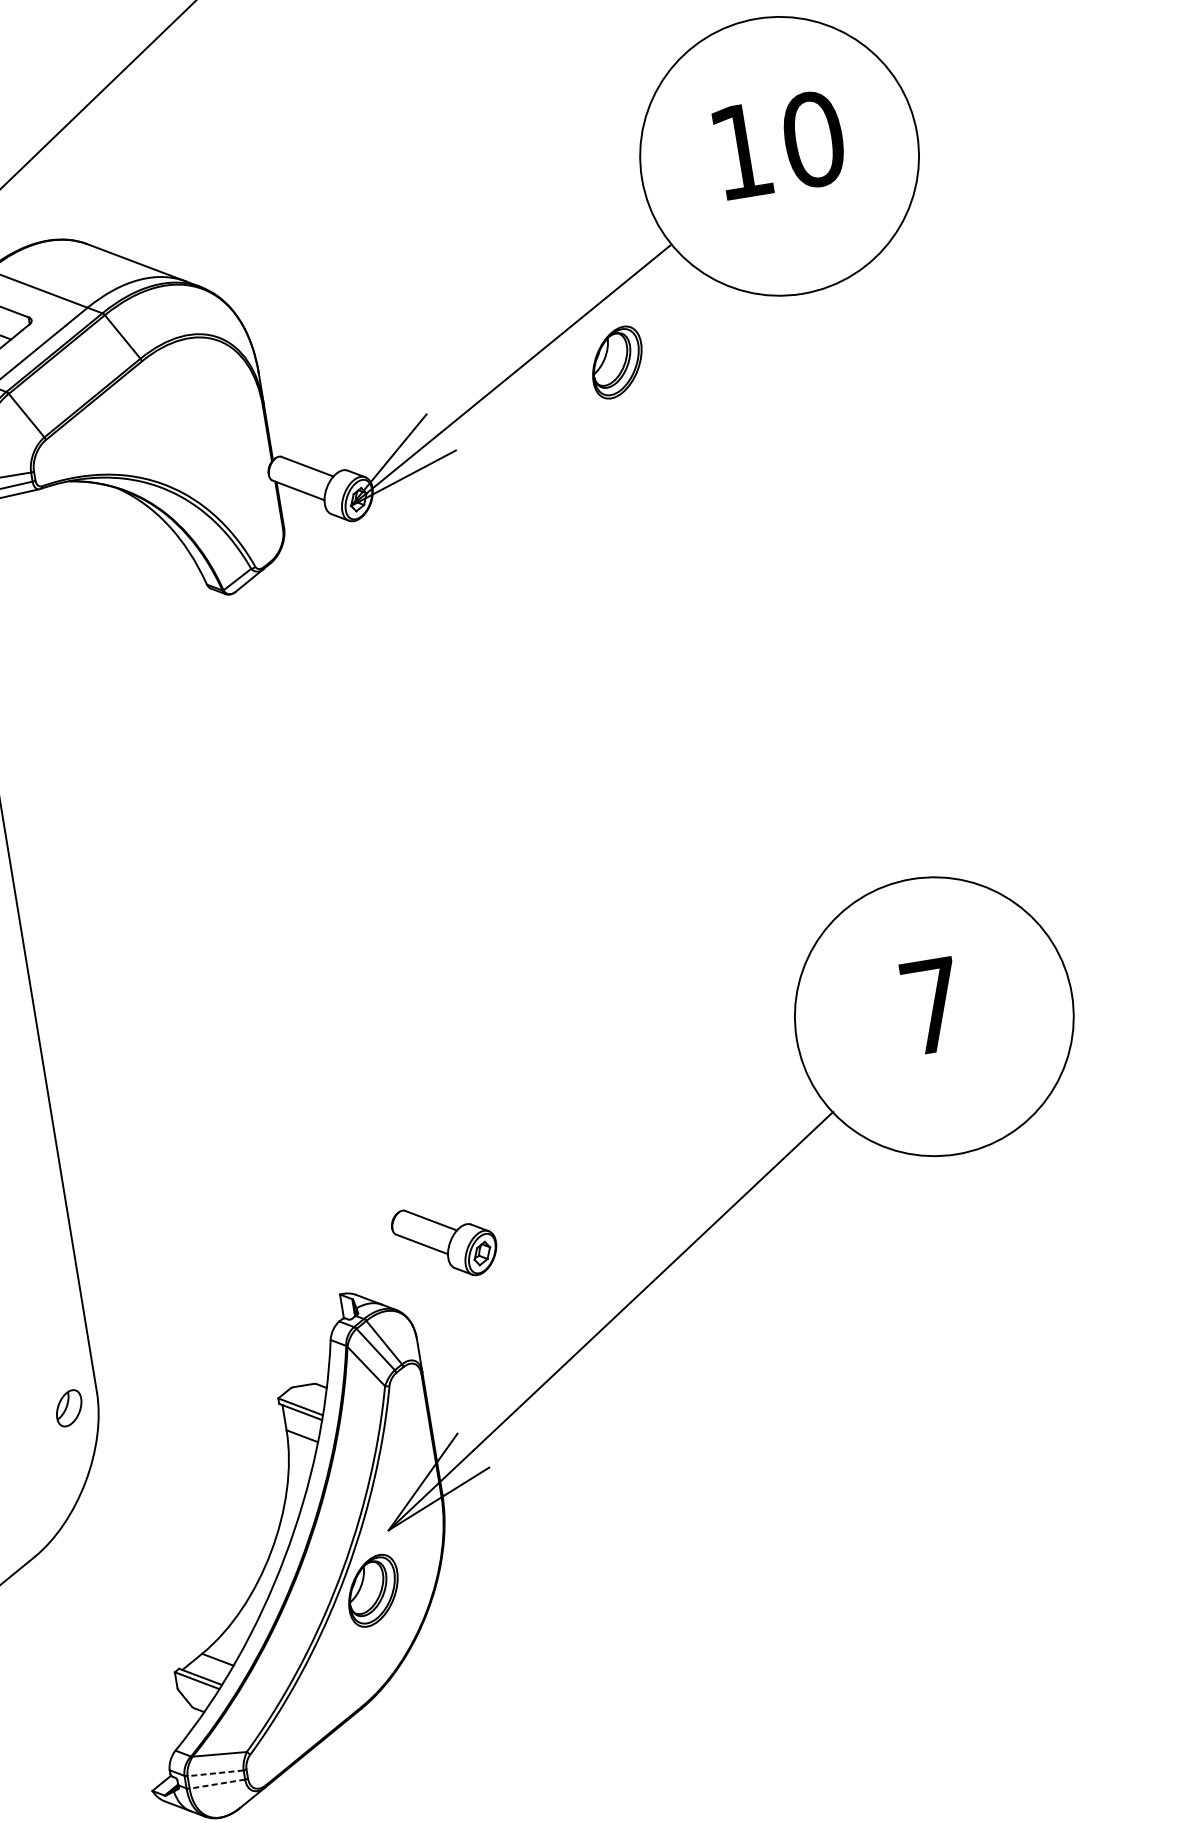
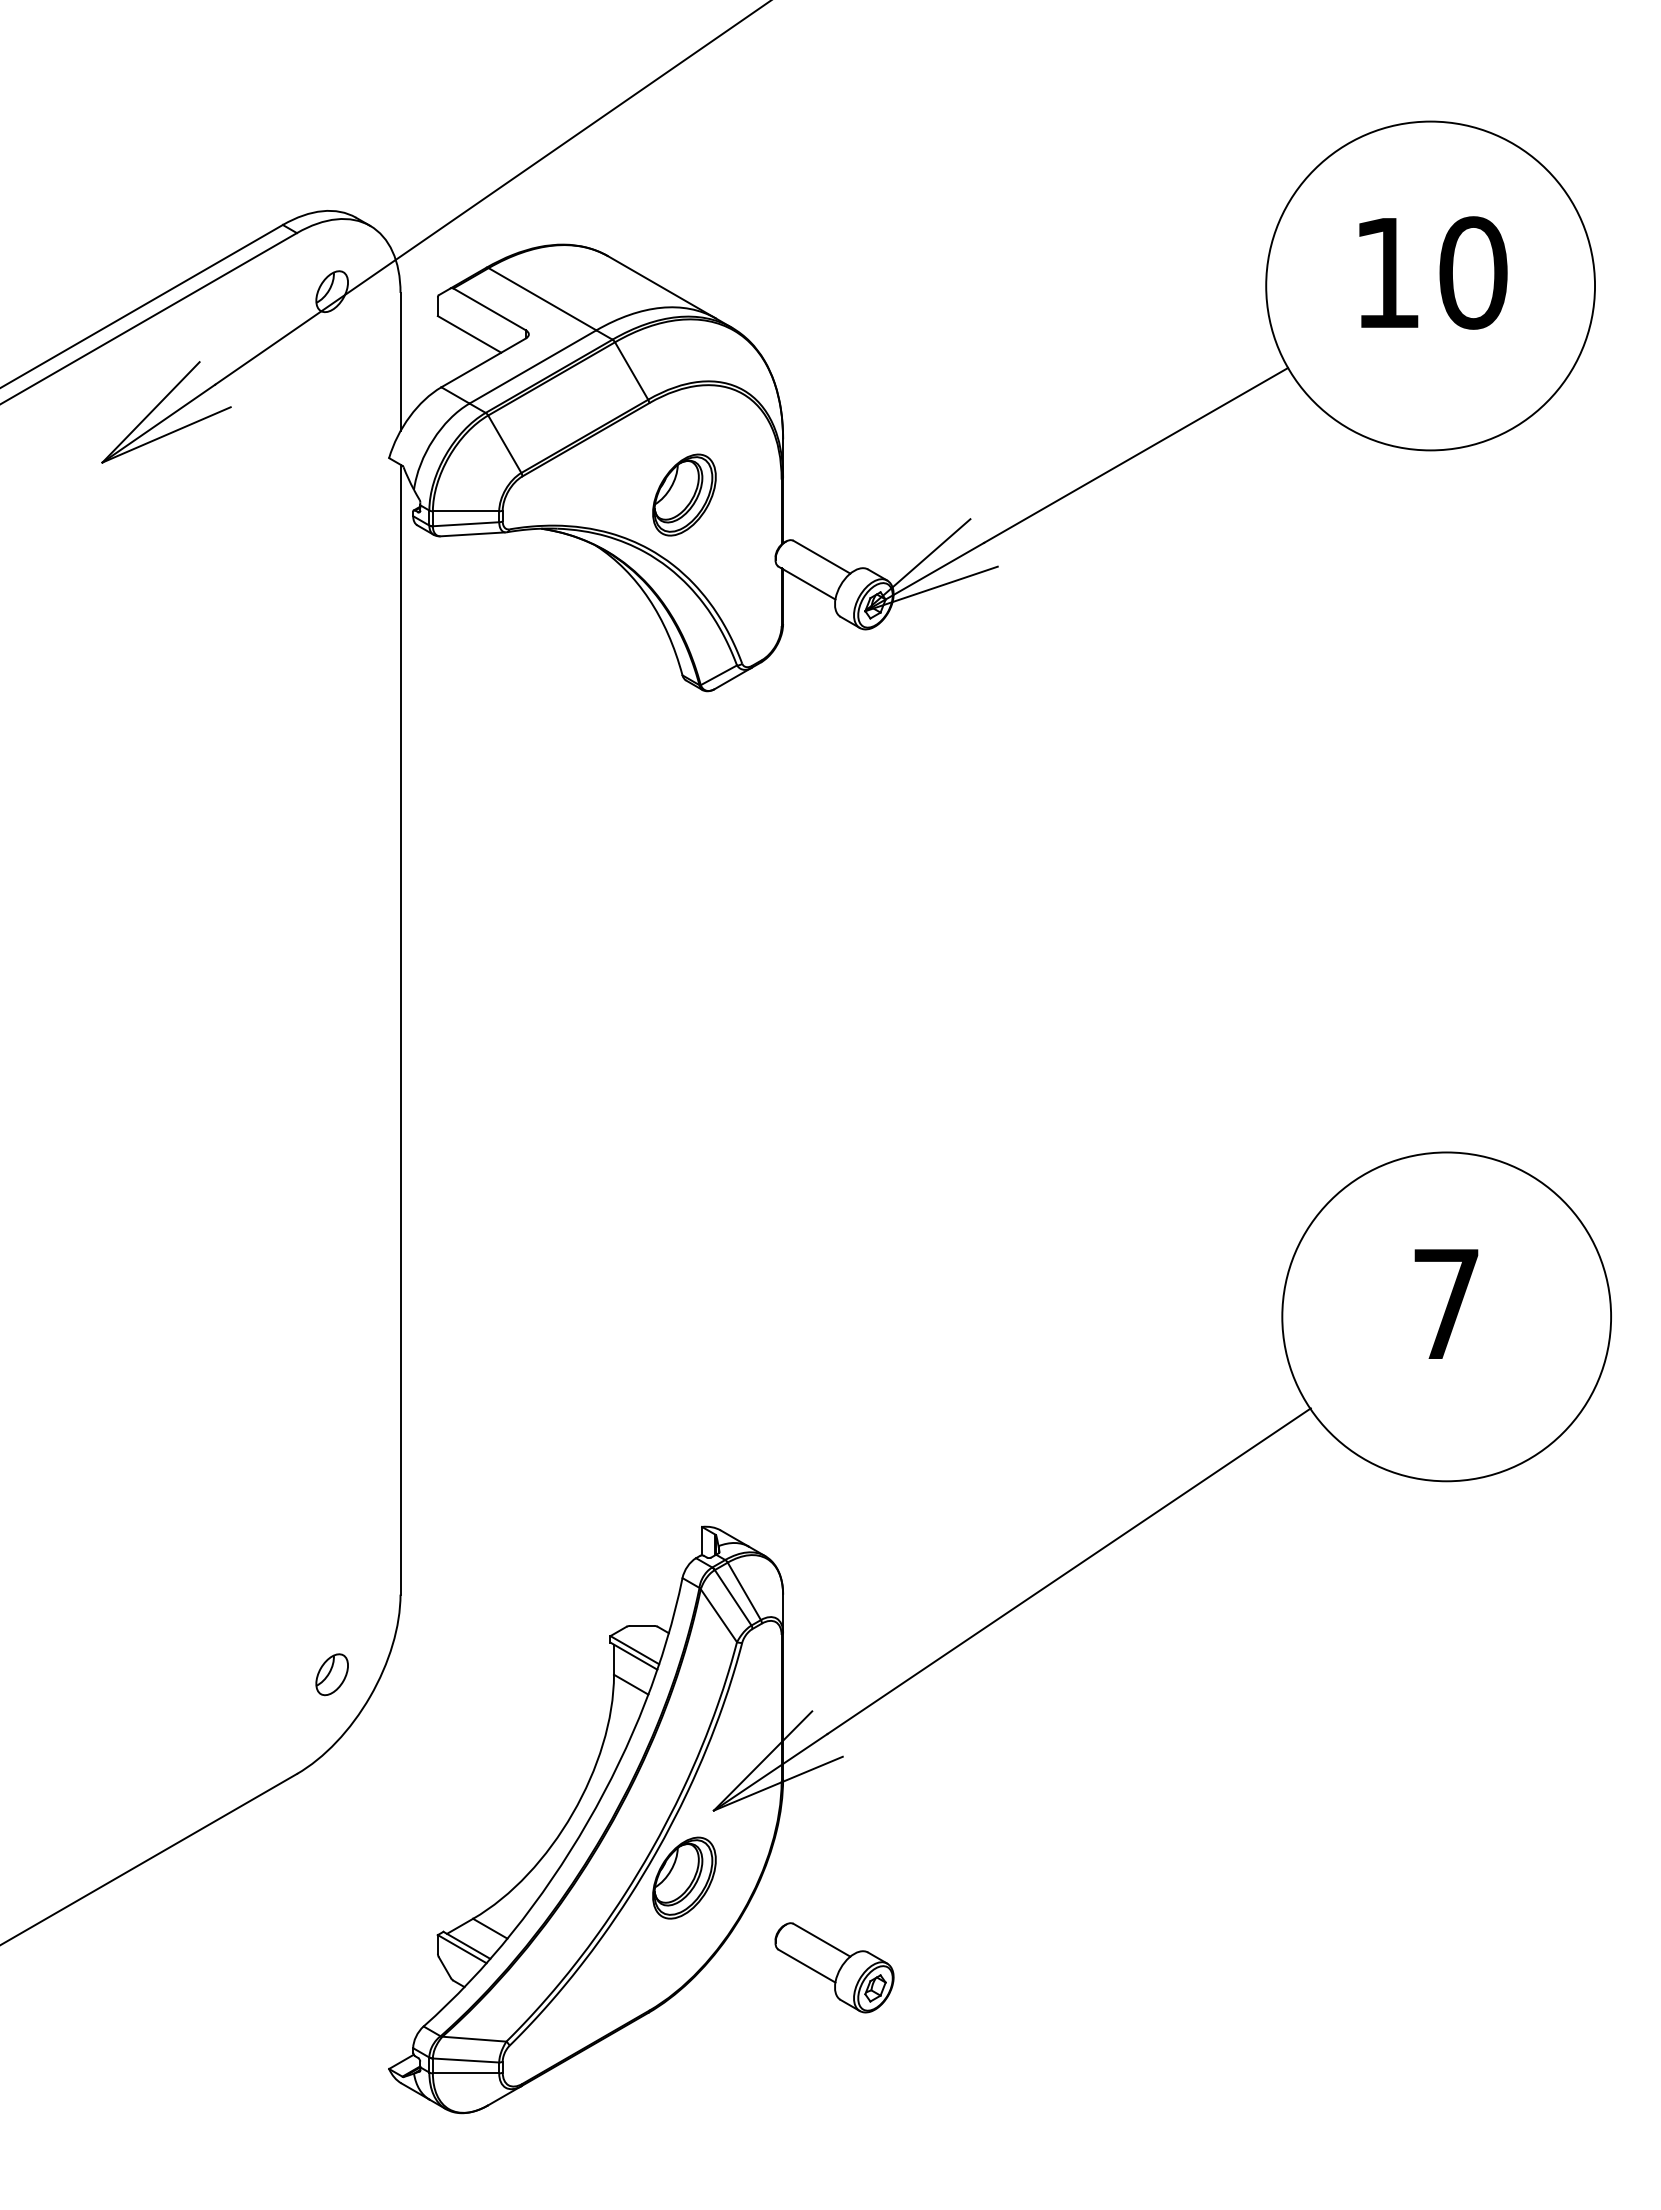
part: (617, 362) -> (684, 494), moved
part: (445, 1241) -> (834, 1967), moved
part: (68, 1408) -> (331, 1674), moved
line: (215, 1773) -> (465, 2060), dashed -> solid
line: (216, 1784) -> (465, 2073), dashed -> solid

